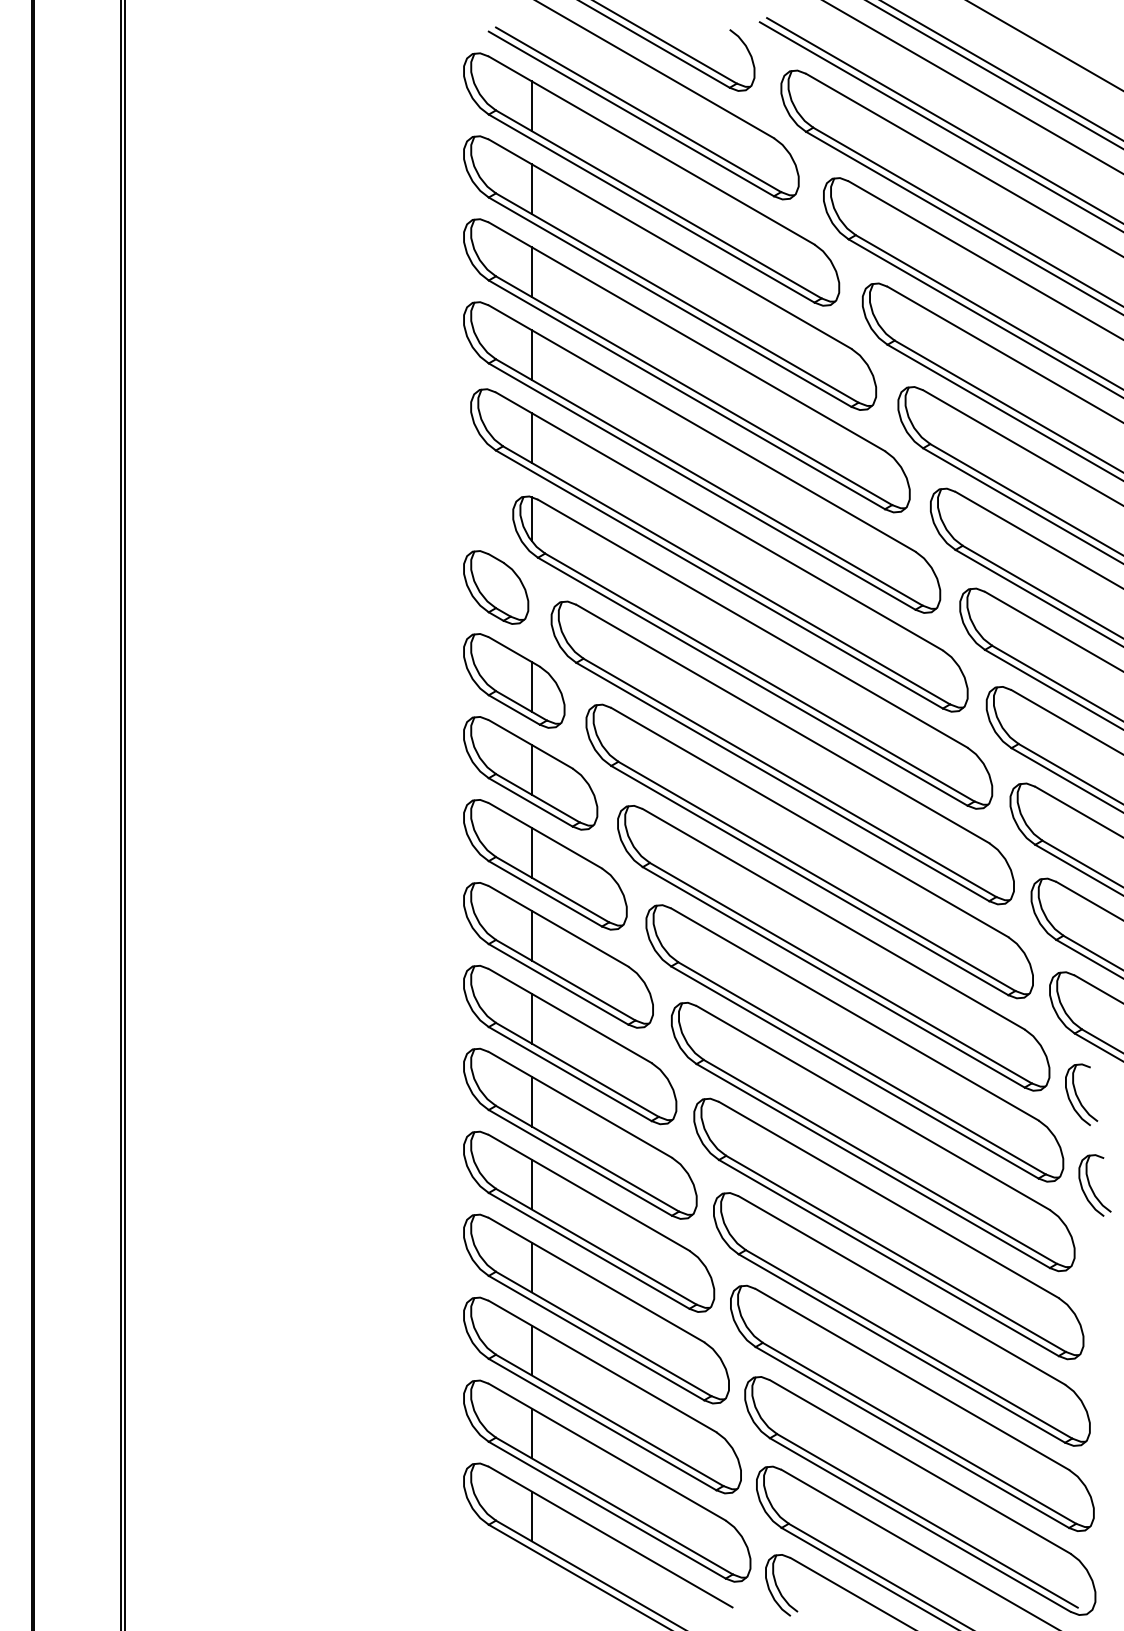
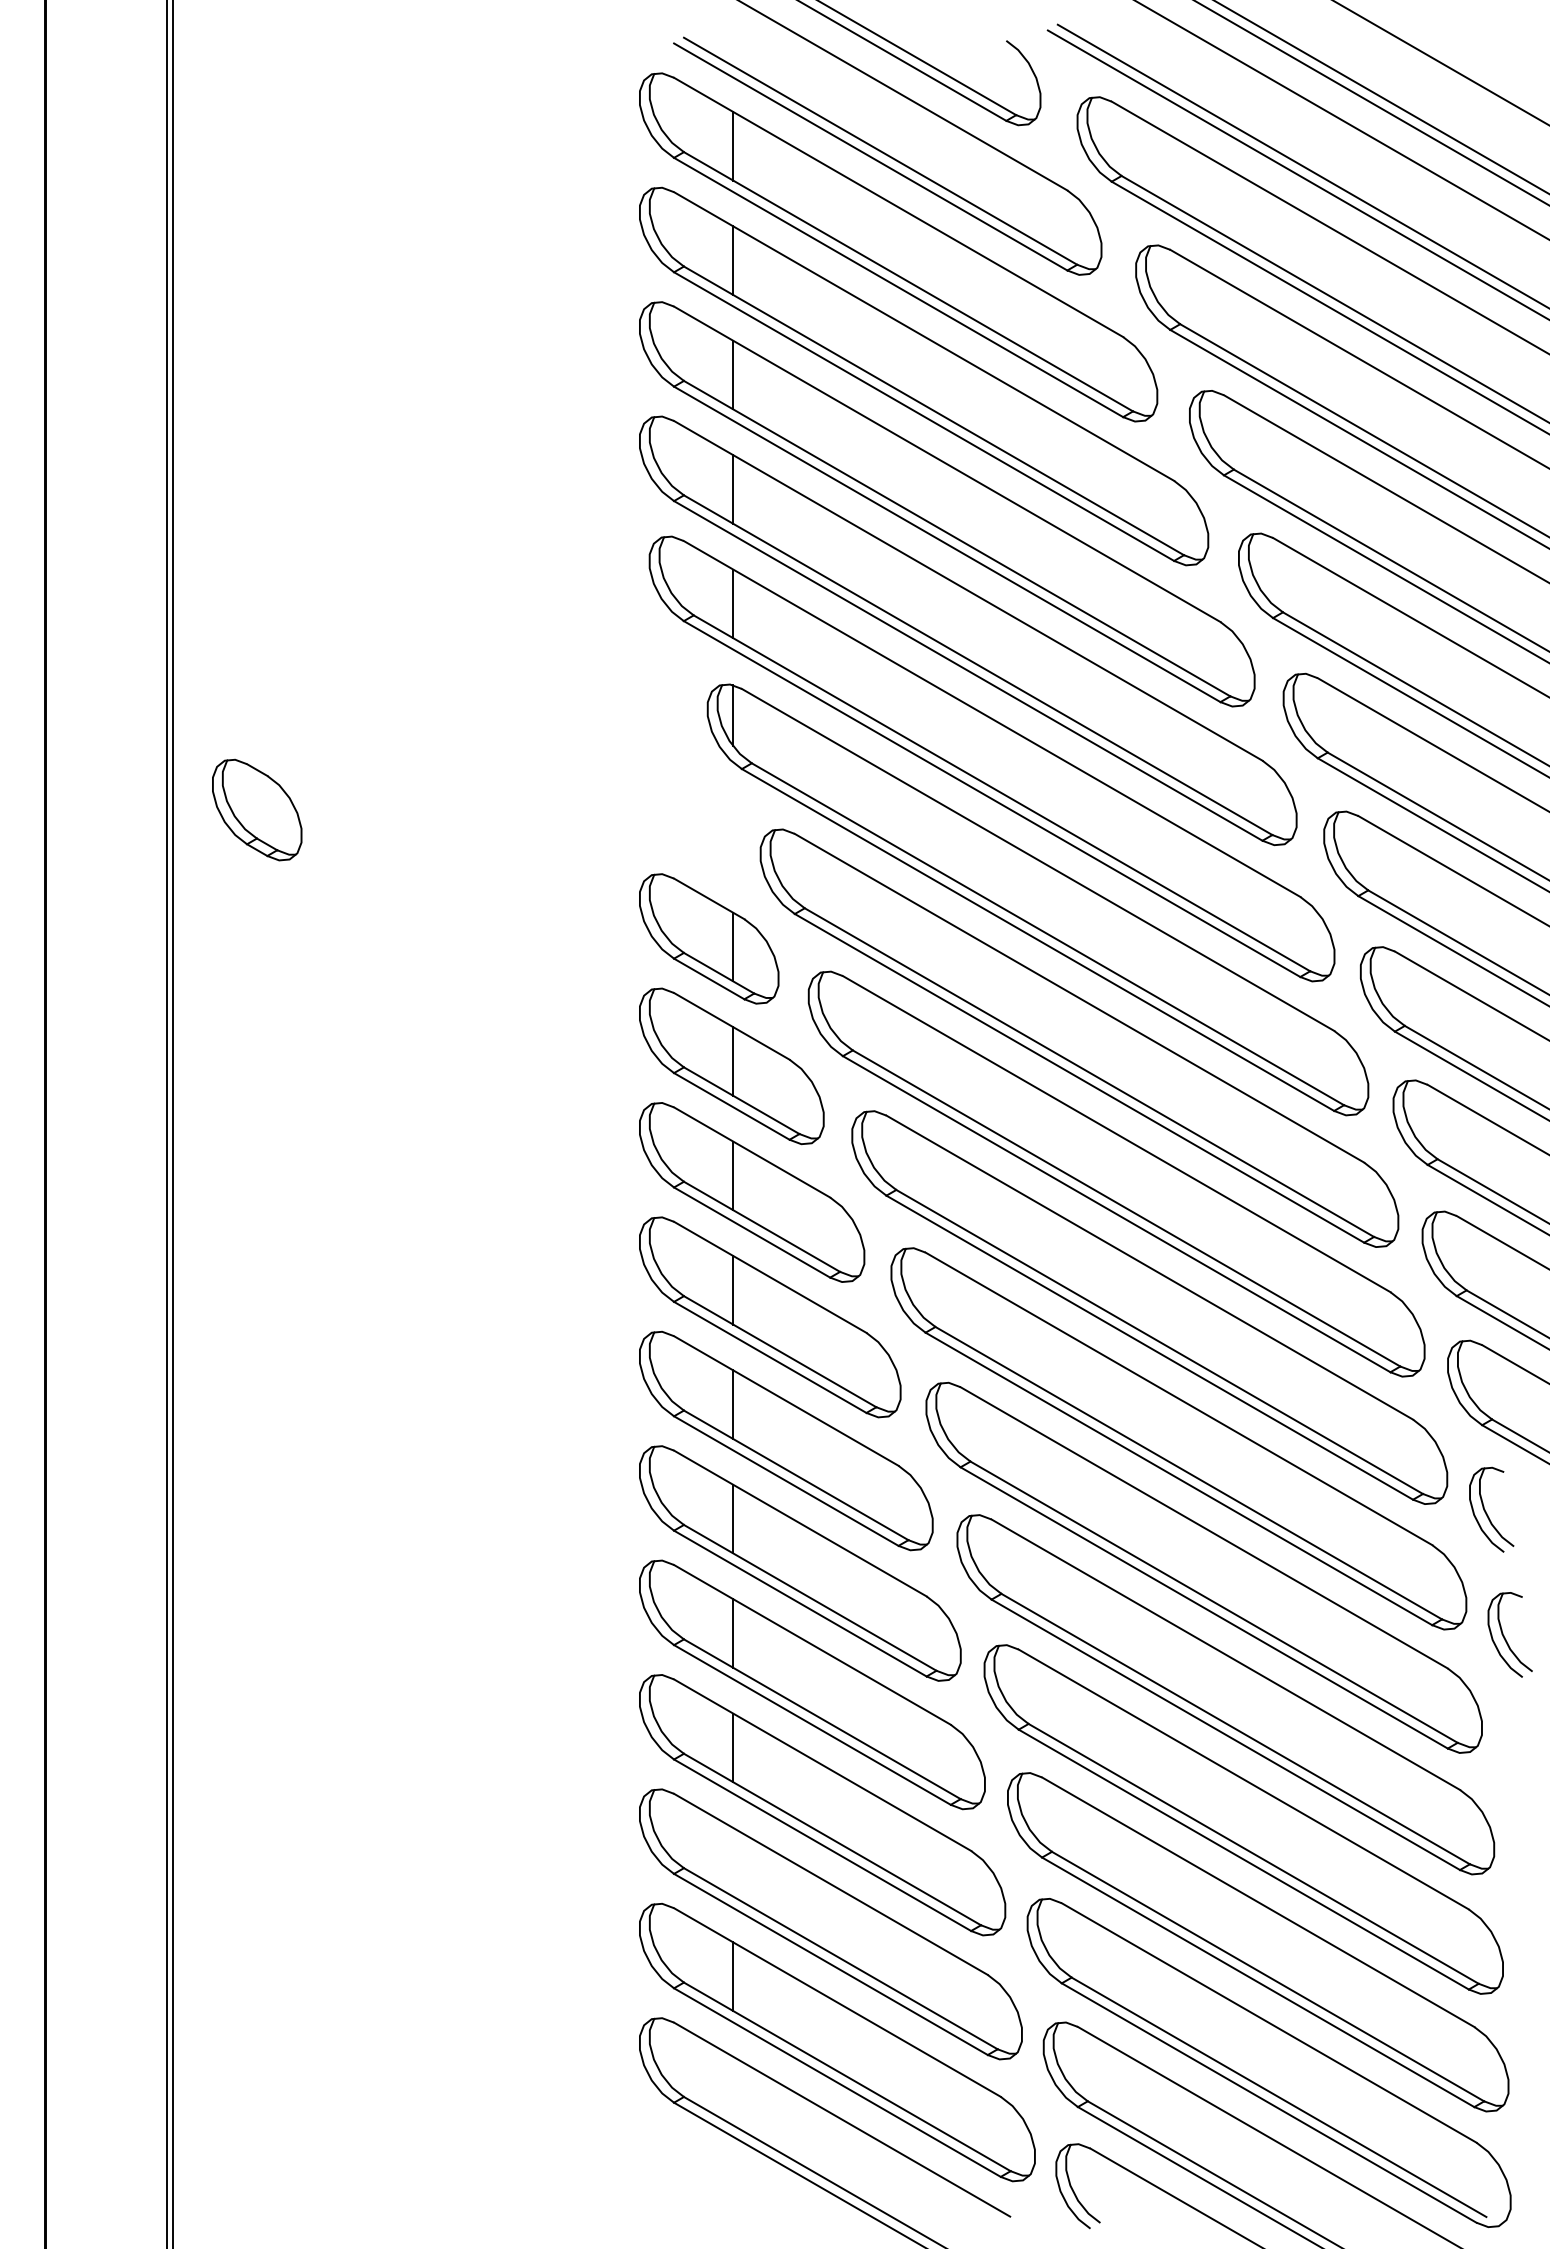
part: (496, 587) -> (257, 809), moved
line: (531, 1350) -> (733, 1862), removed
line: (531, 1515) -> (733, 2090), removed

